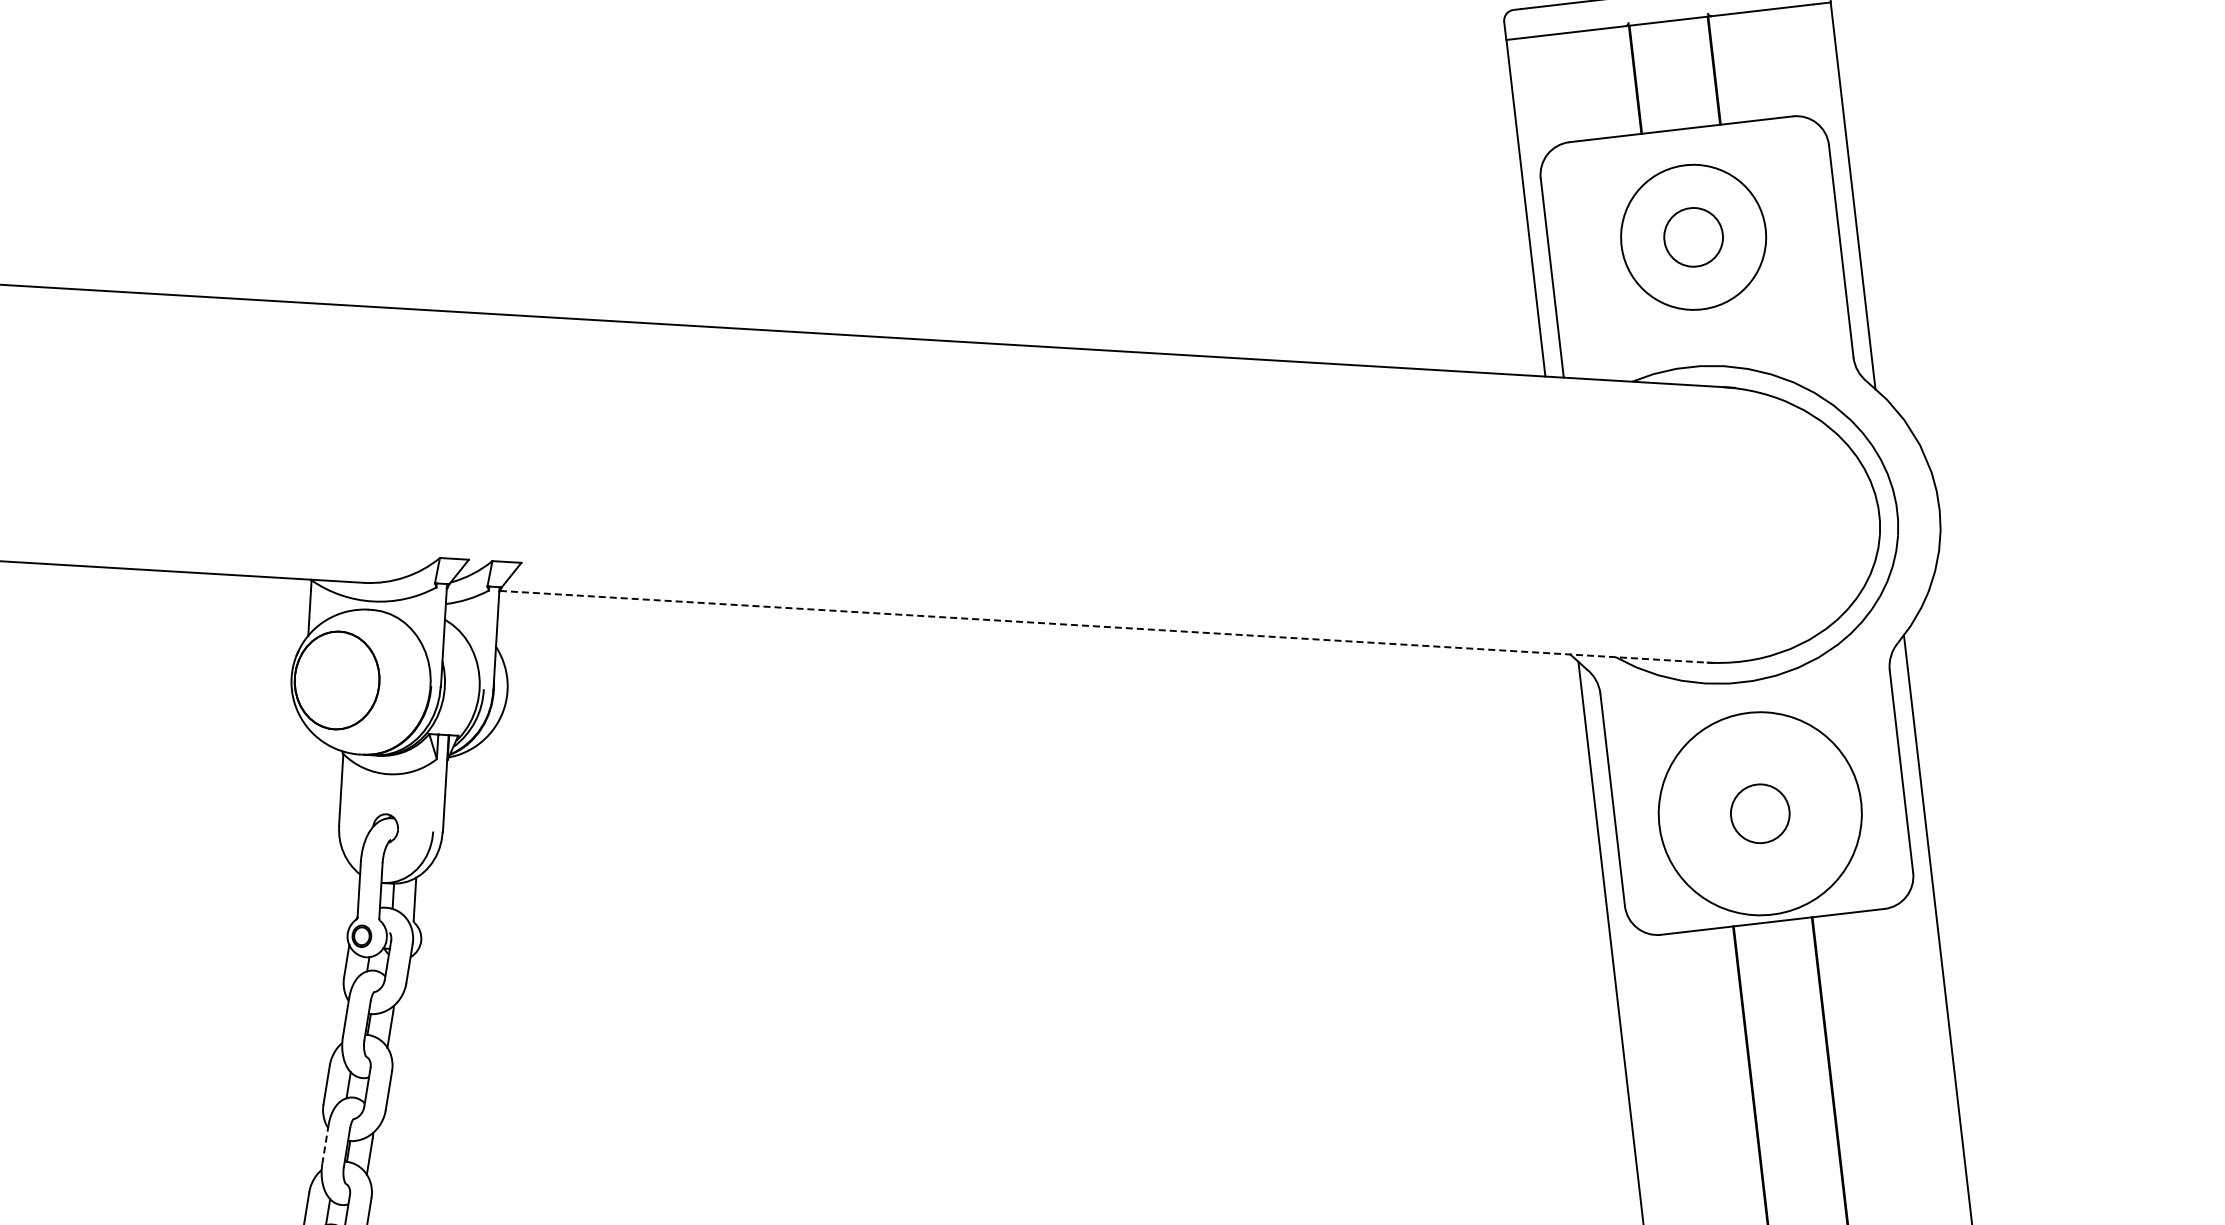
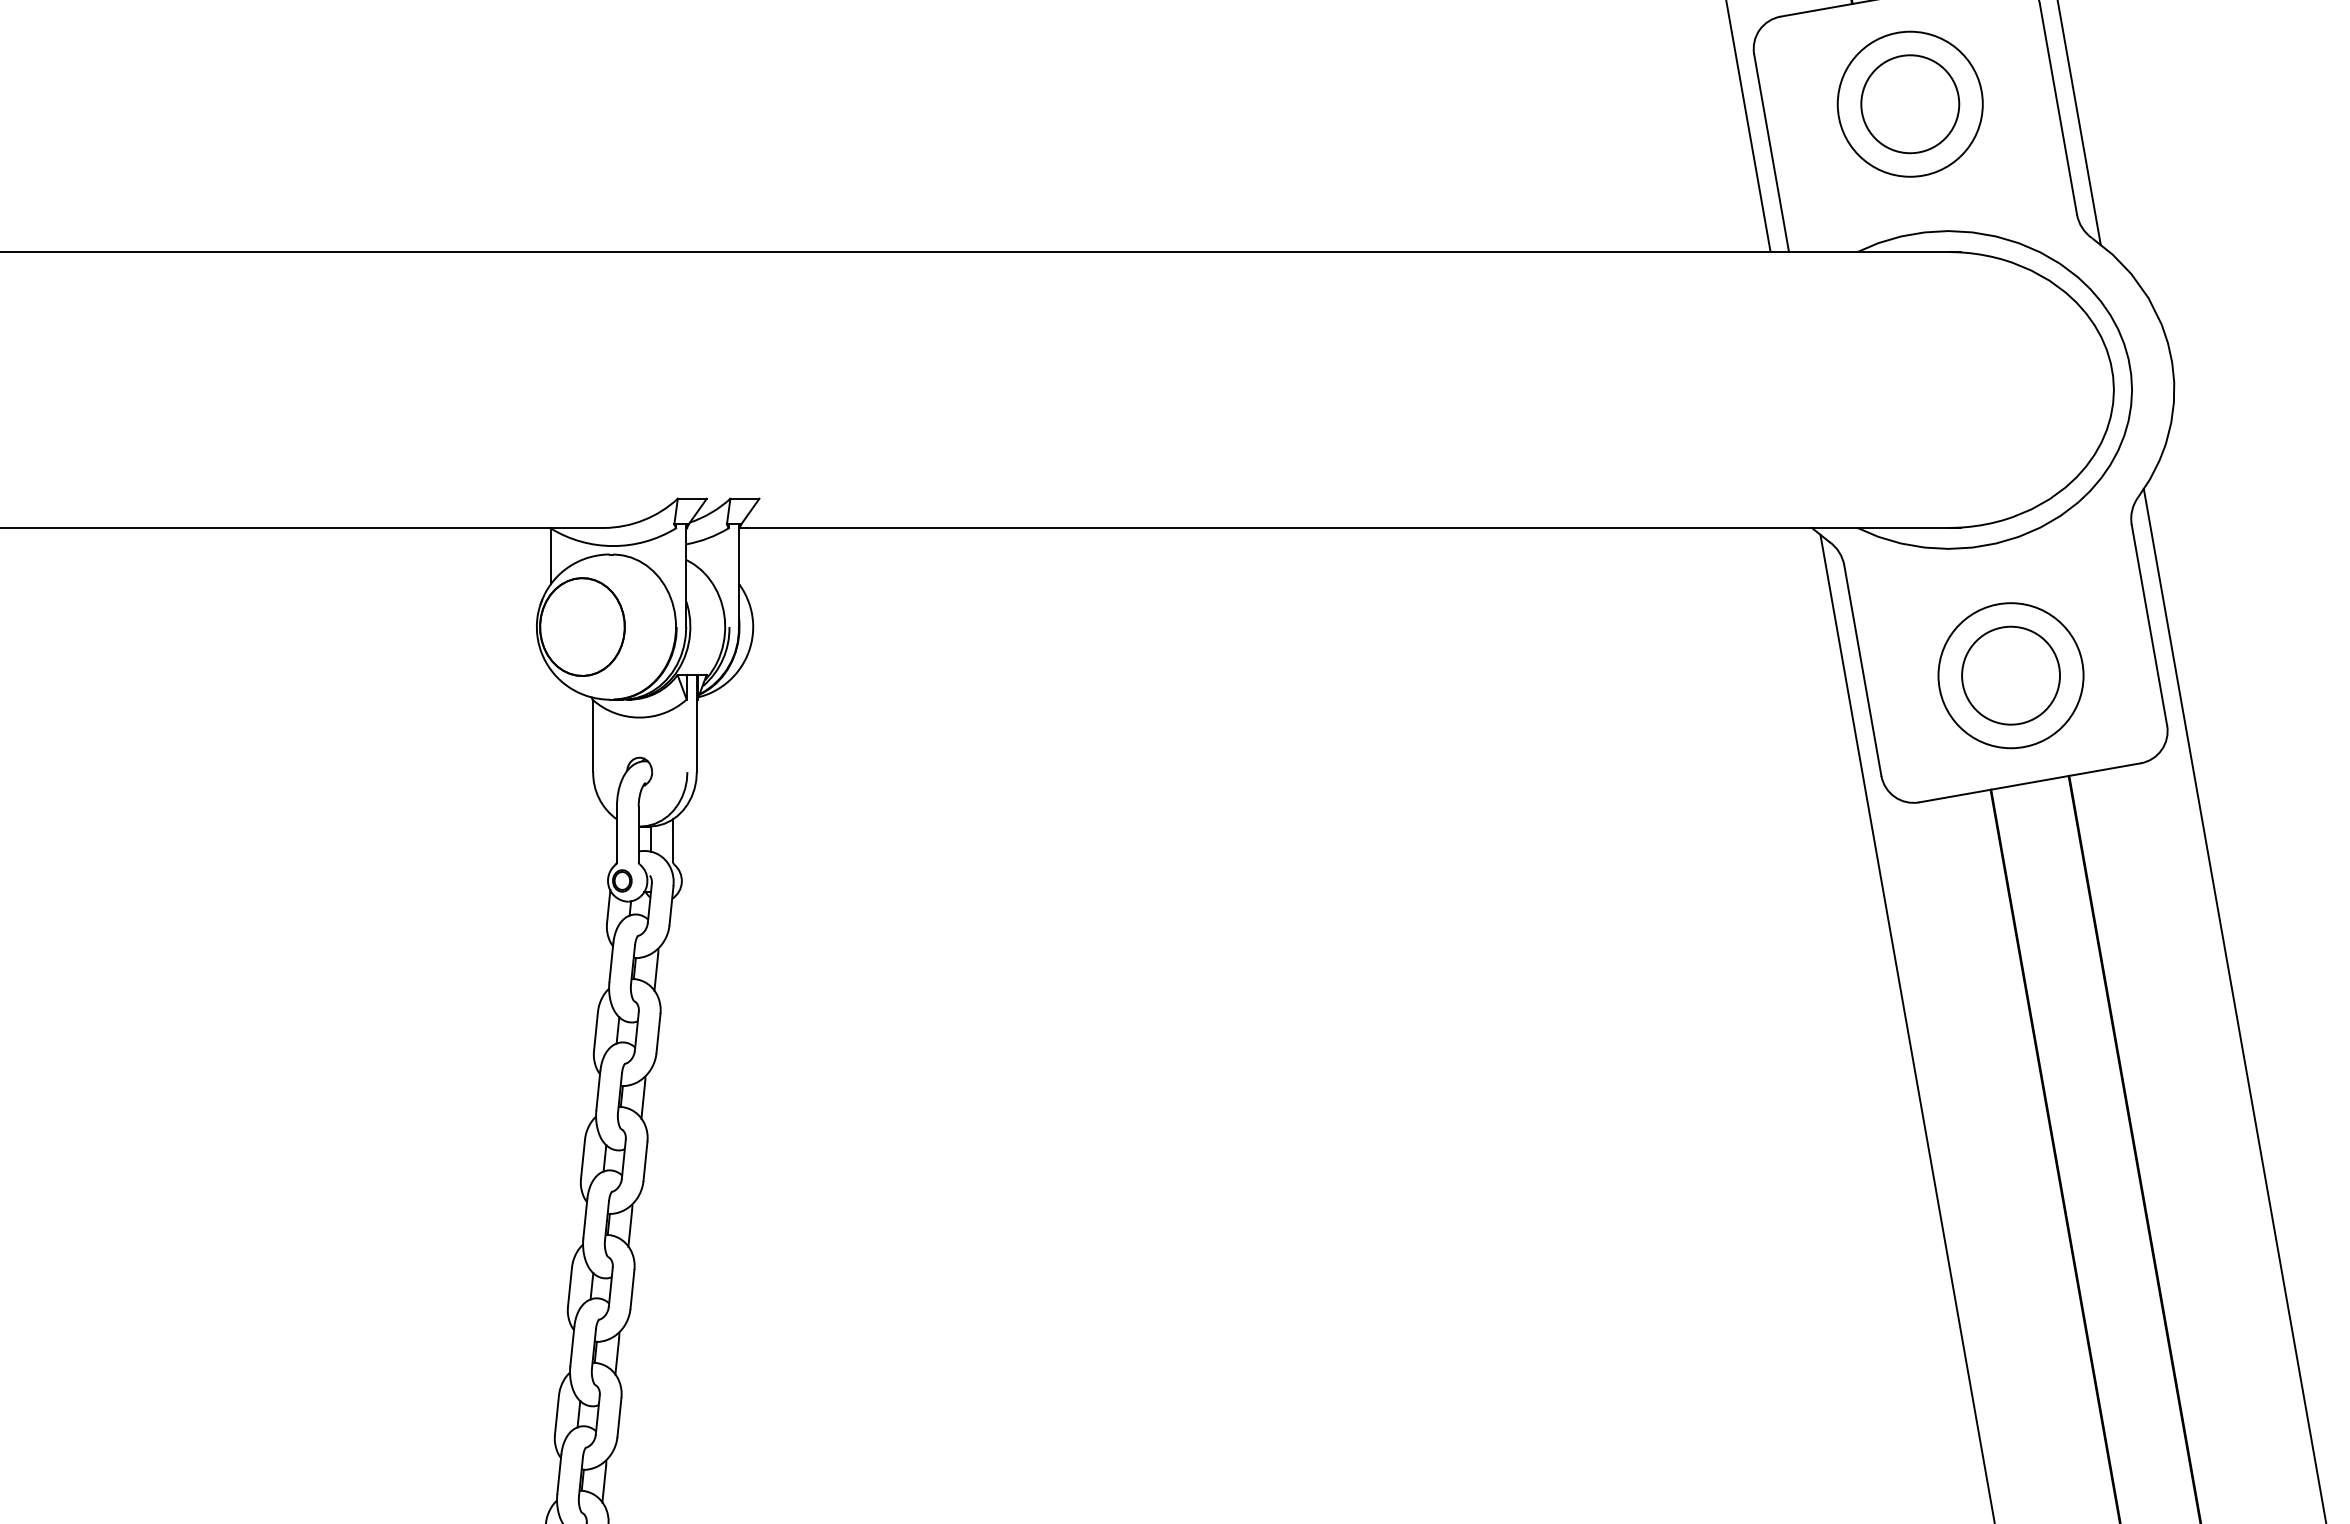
circle: (1693, 237) -> (1910, 104), size x1.67
line: (1109, 627) -> (1350, 528), dashed -> solid
circle: (1759, 813) -> (2010, 675), size x0.71
circle: (1760, 813) -> (2011, 675), size x1.67
line: (325, 1144) -> (598, 1090), dashed -> solid

